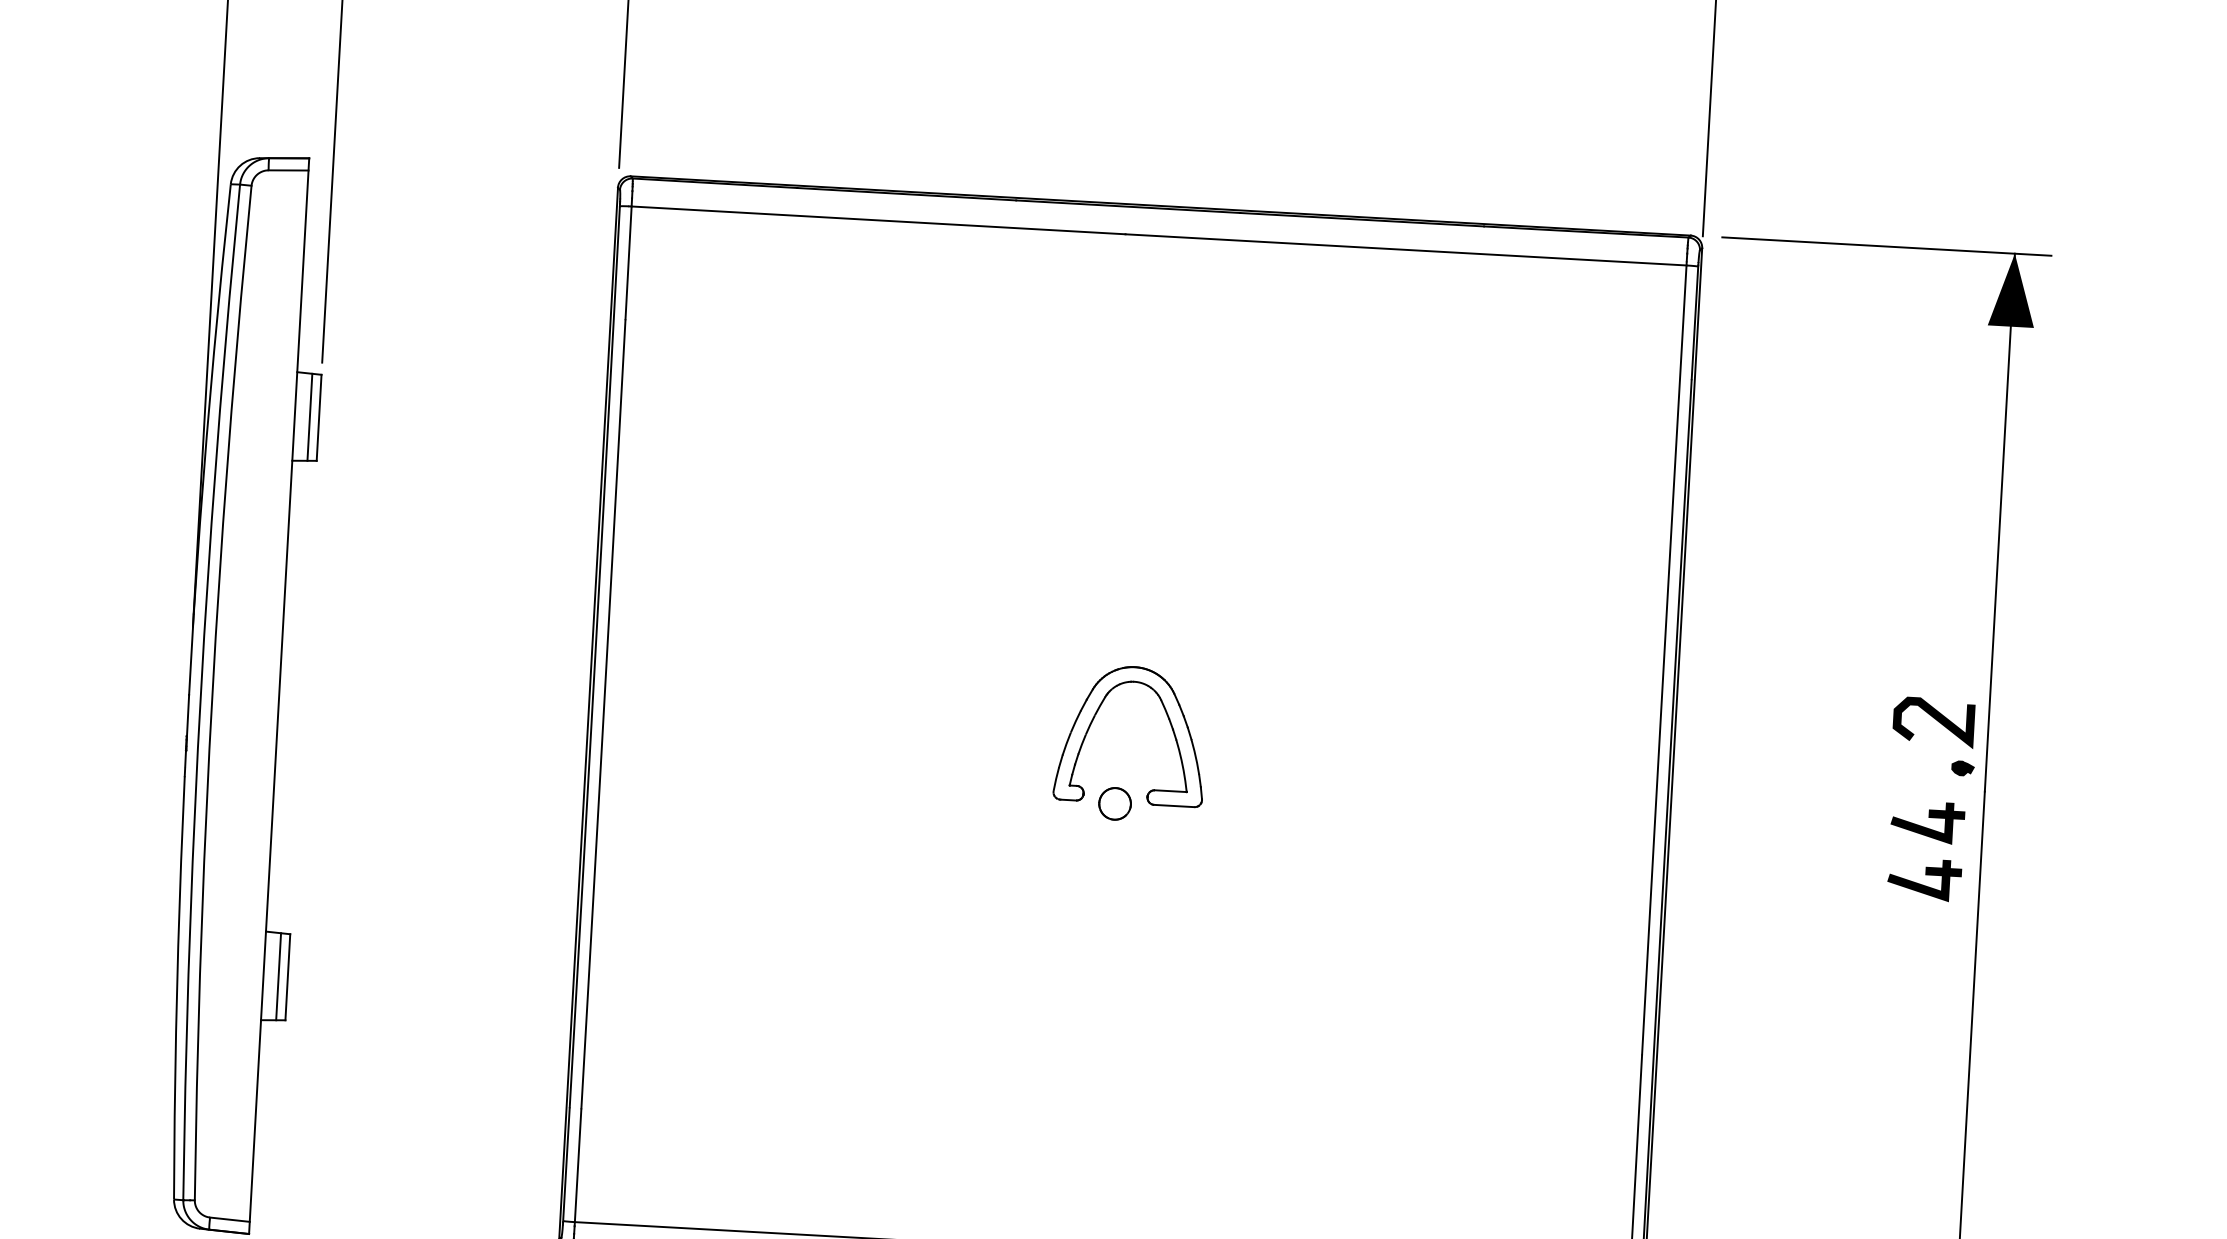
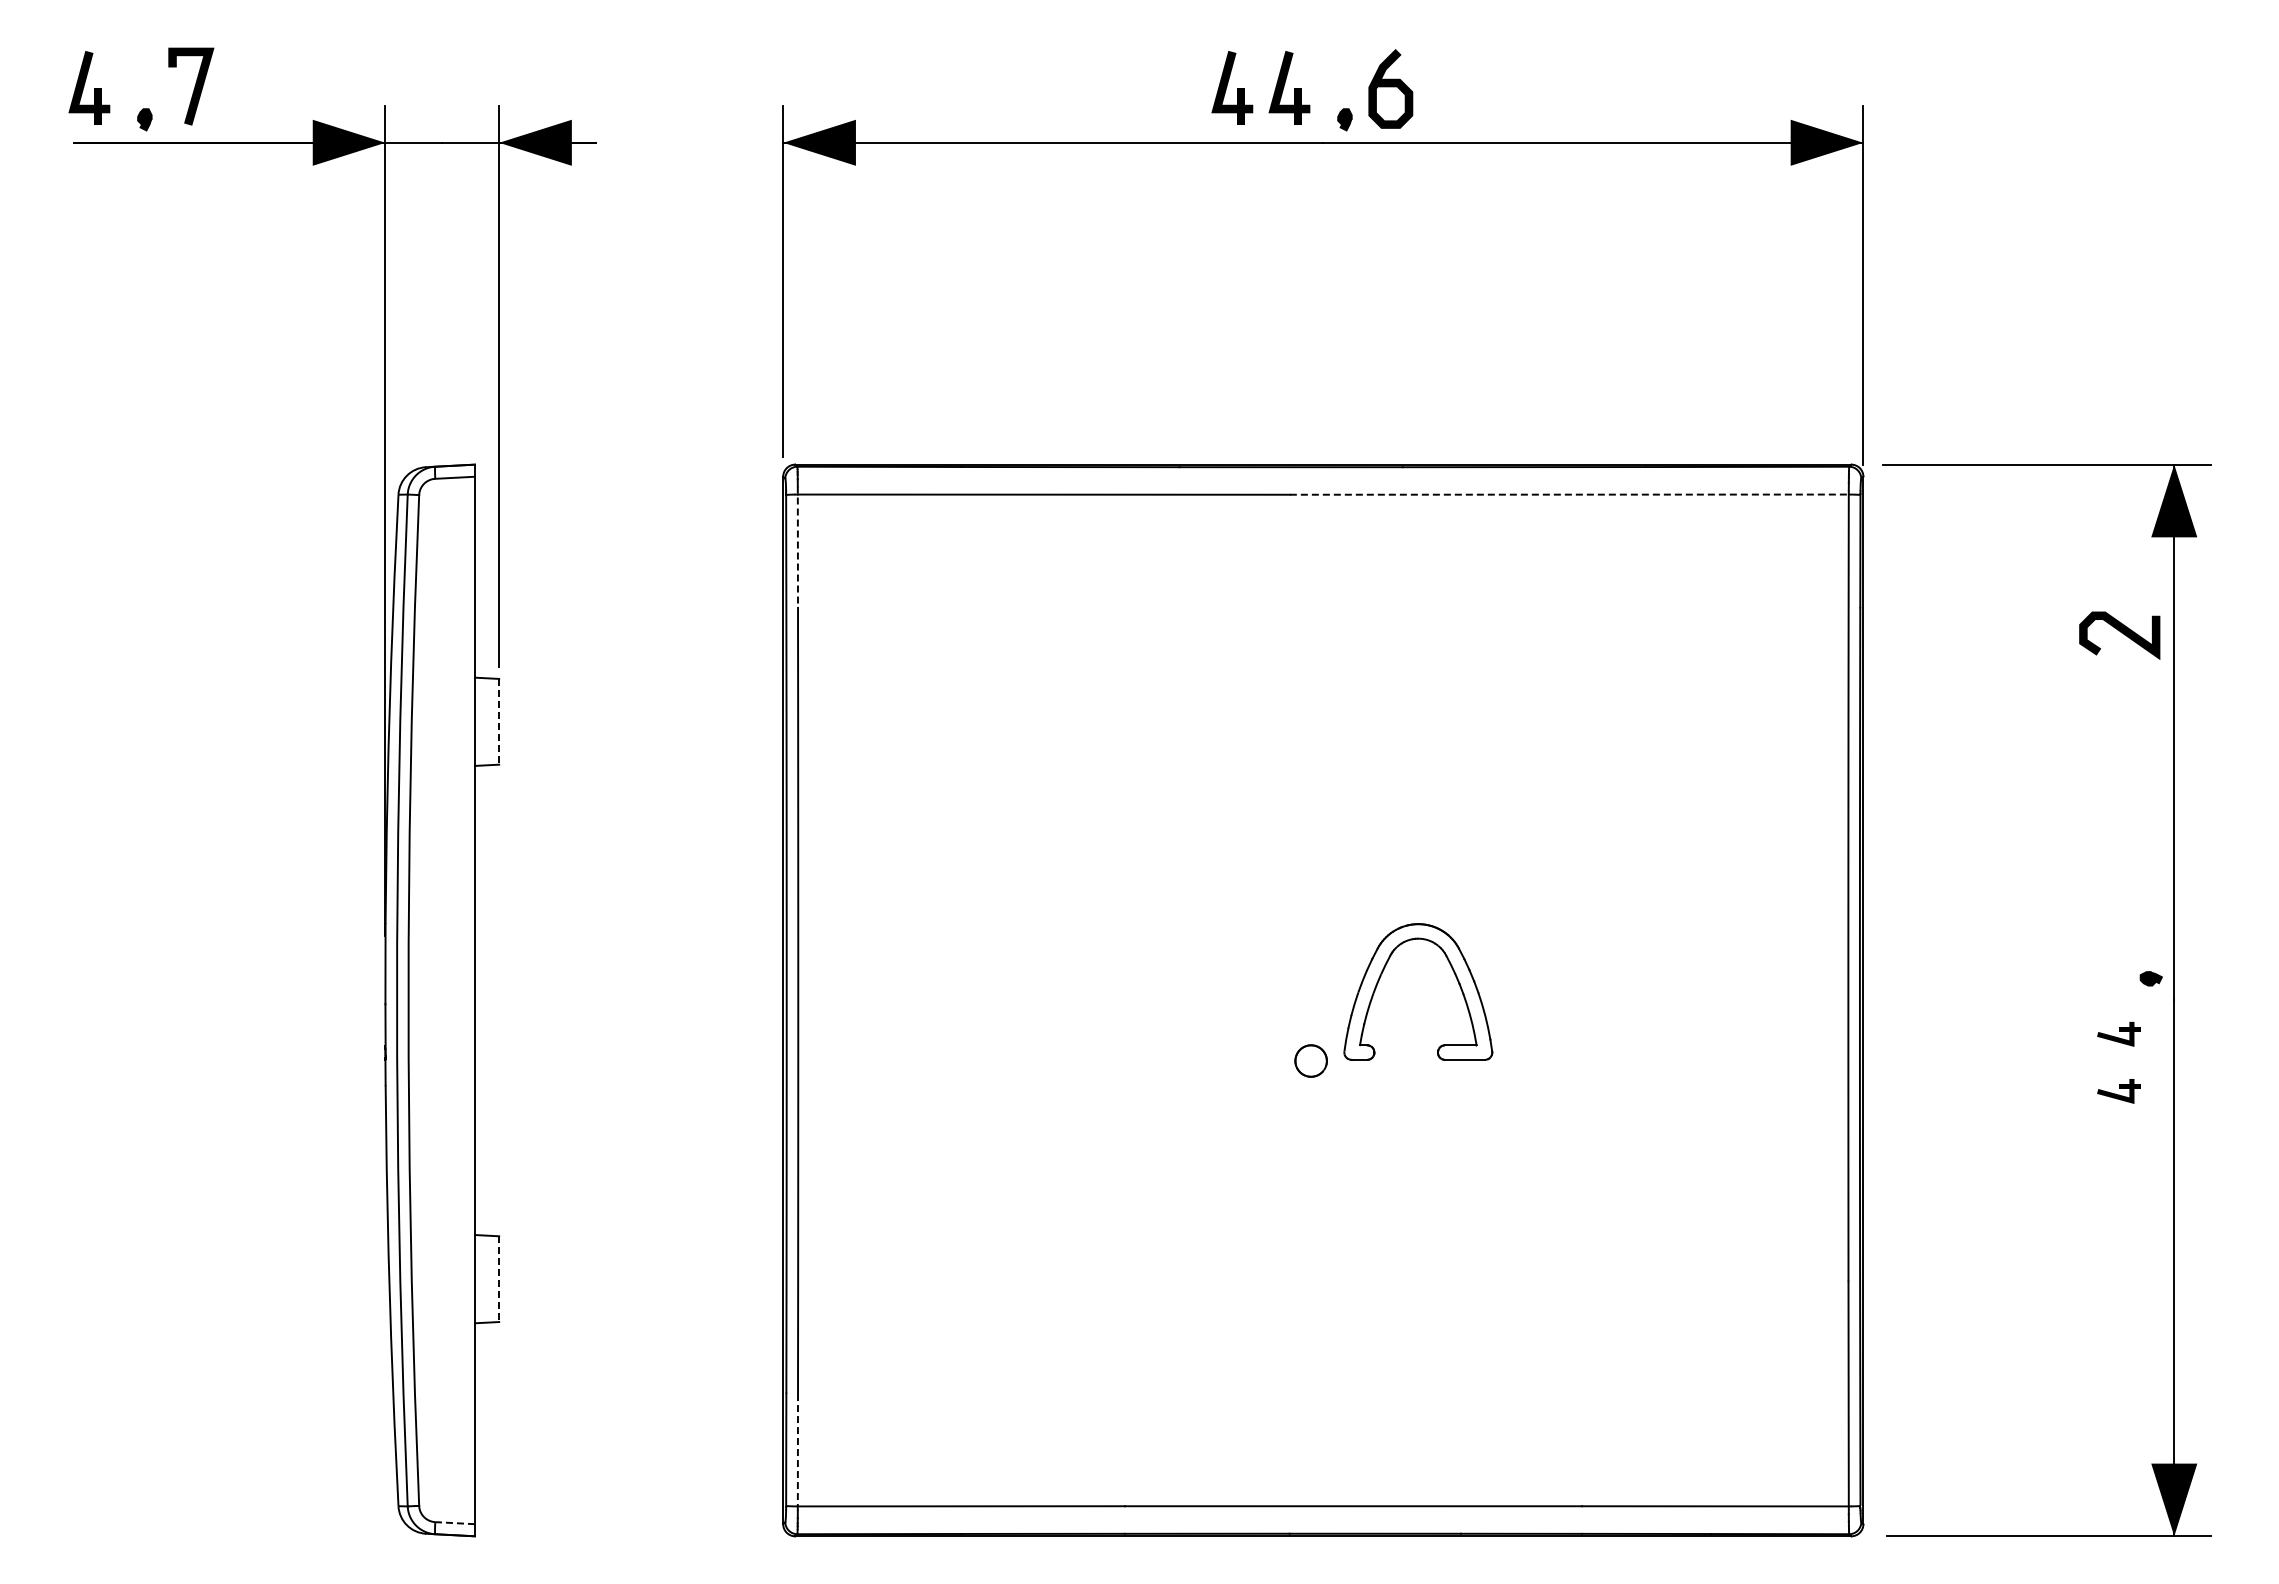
line: (1406, 249) -> (1569, 494), solid -> dashed
line: (628, 259) -> (797, 547), solid -> dashed
line: (309, 416) -> (489, 721), removed
line: (319, 417) -> (499, 721), solid -> dashed
curve: (1935, 720) -> (2121, 633), moved
part: (1169, 722) -> (1455, 977), moved
part: (1926, 822) -> (2118, 1034), size x0.6
part: (1923, 879) -> (2118, 1091), size x0.6
line: (278, 976) -> (489, 1278), removed
line: (288, 977) -> (499, 1279), solid -> dashed
line: (577, 1167) -> (797, 1452), solid -> dashed
line: (230, 1220) -> (455, 1523), solid -> dashed

